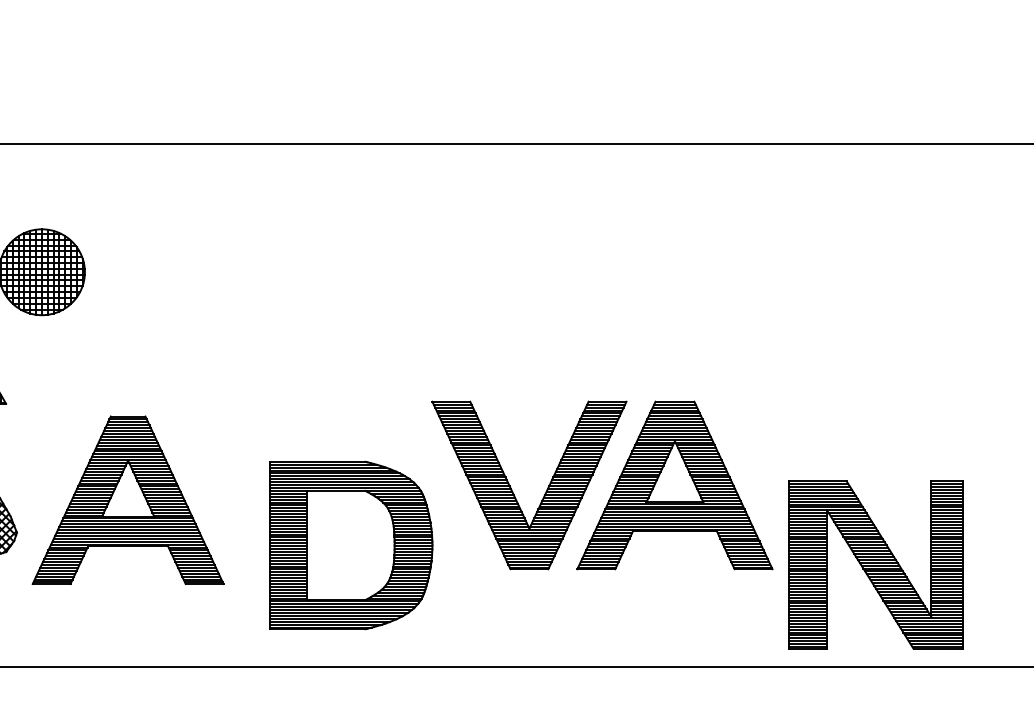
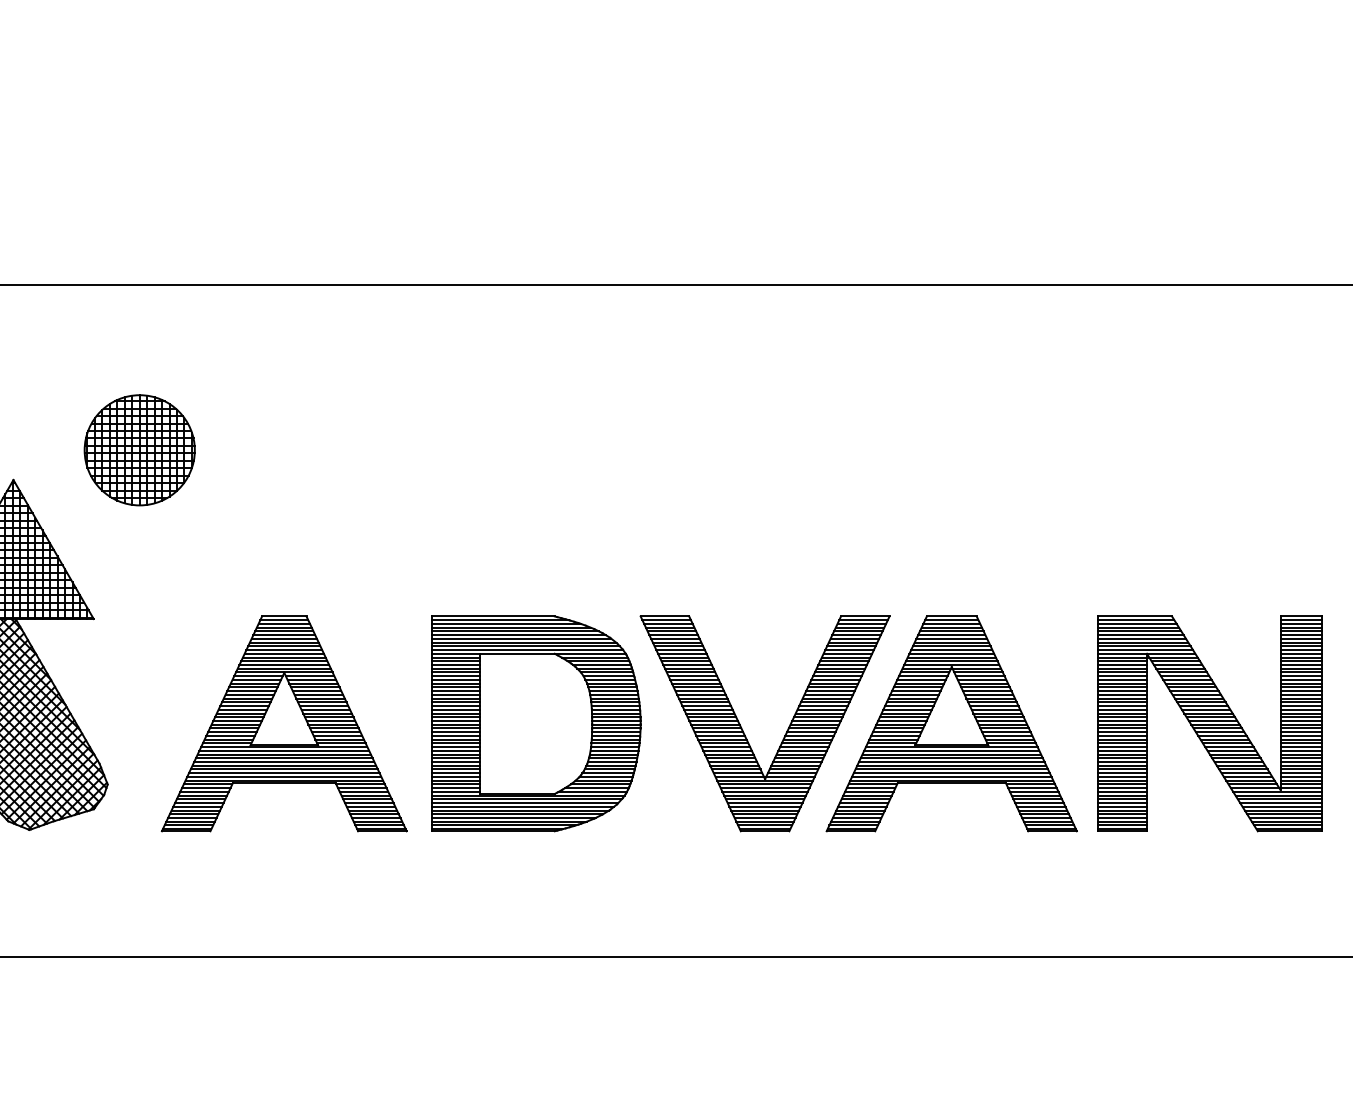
part: (127, 500) -> (283, 723), moved
part: (351, 545) -> (536, 723), moved
part: (875, 564) -> (1209, 723), moved

